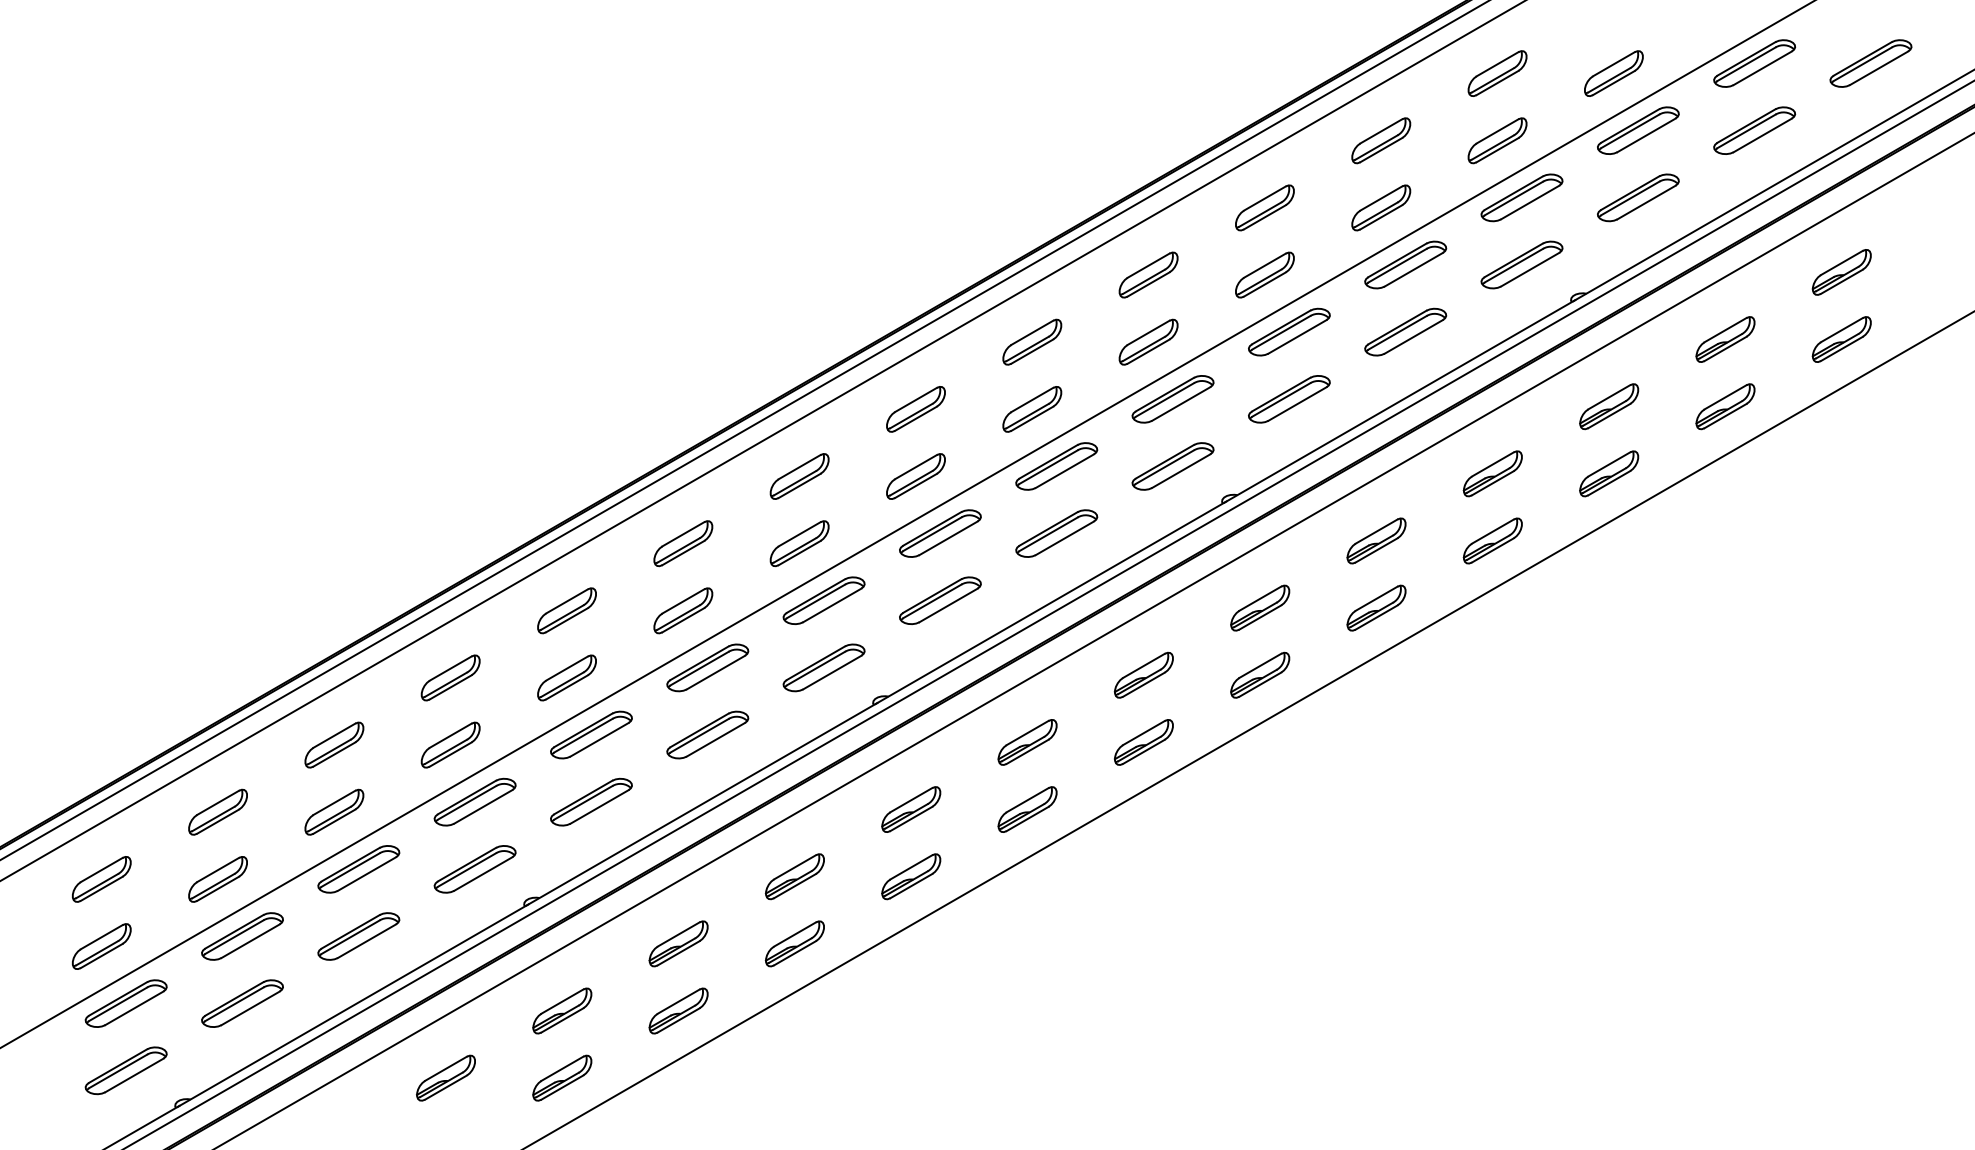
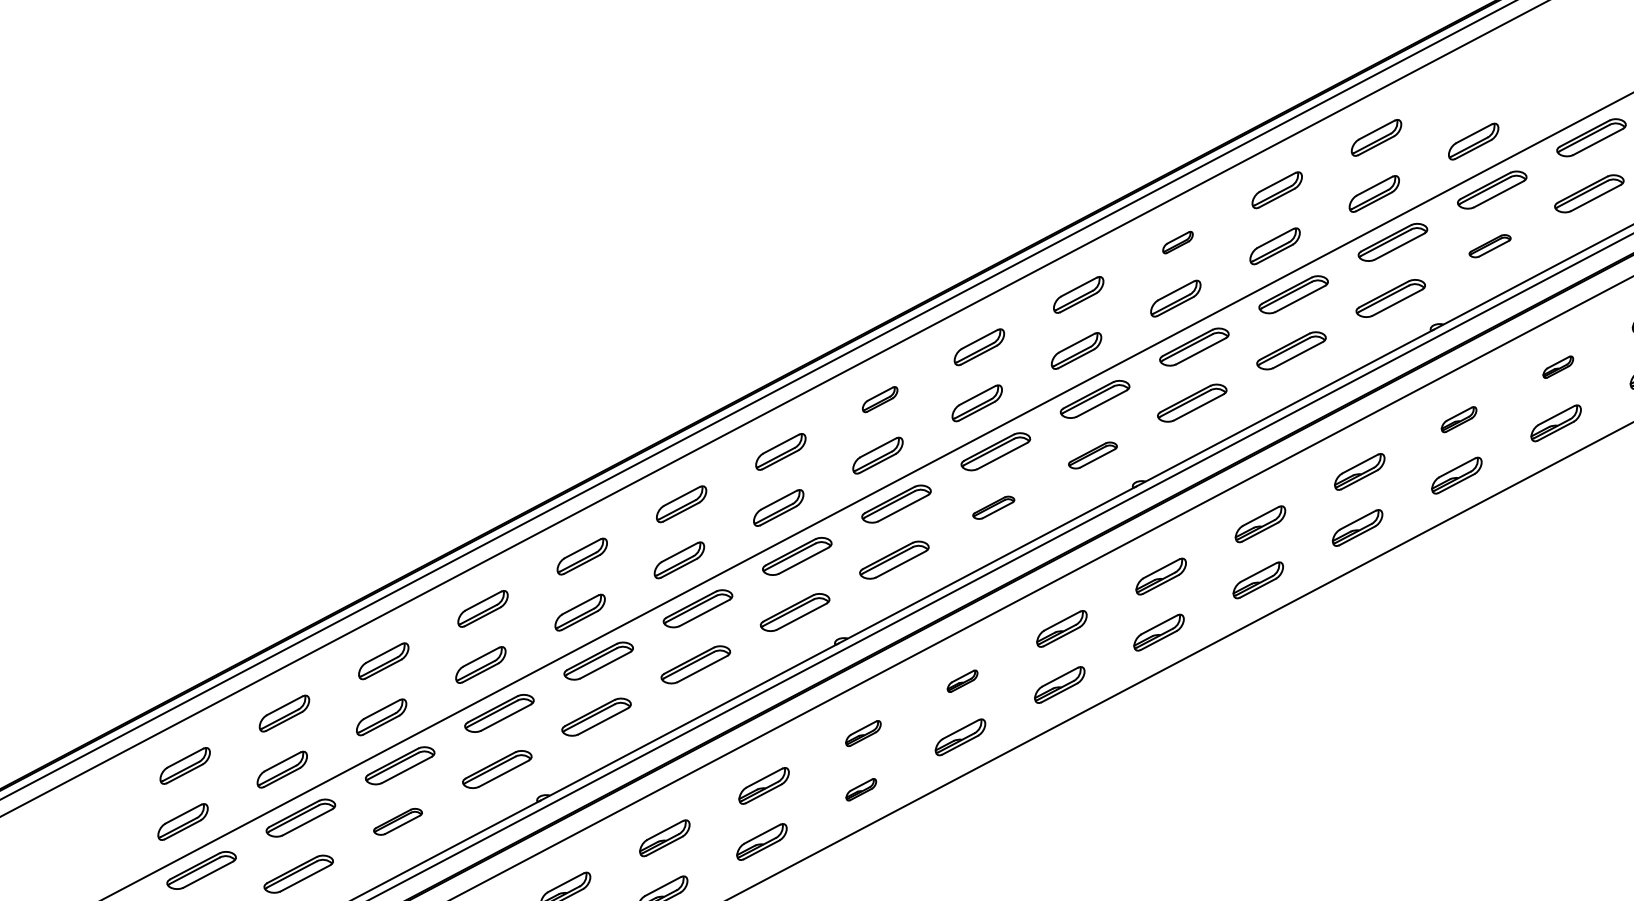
part: (1638, 197) -> (1490, 245), size x0.6
part: (1264, 207) -> (1177, 242), size x0.6
part: (1725, 339) -> (1558, 367), size x0.6
part: (1609, 406) -> (1459, 419), size x0.7
part: (915, 409) -> (879, 399), size x0.7
part: (1172, 466) -> (1092, 455), size x0.7
part: (1056, 533) -> (993, 507), size x0.6
part: (1027, 742) -> (962, 681), size x0.6
part: (911, 809) -> (863, 733), size x0.7
part: (911, 876) -> (861, 789), size x0.6
part: (358, 936) -> (397, 821), size x0.7

